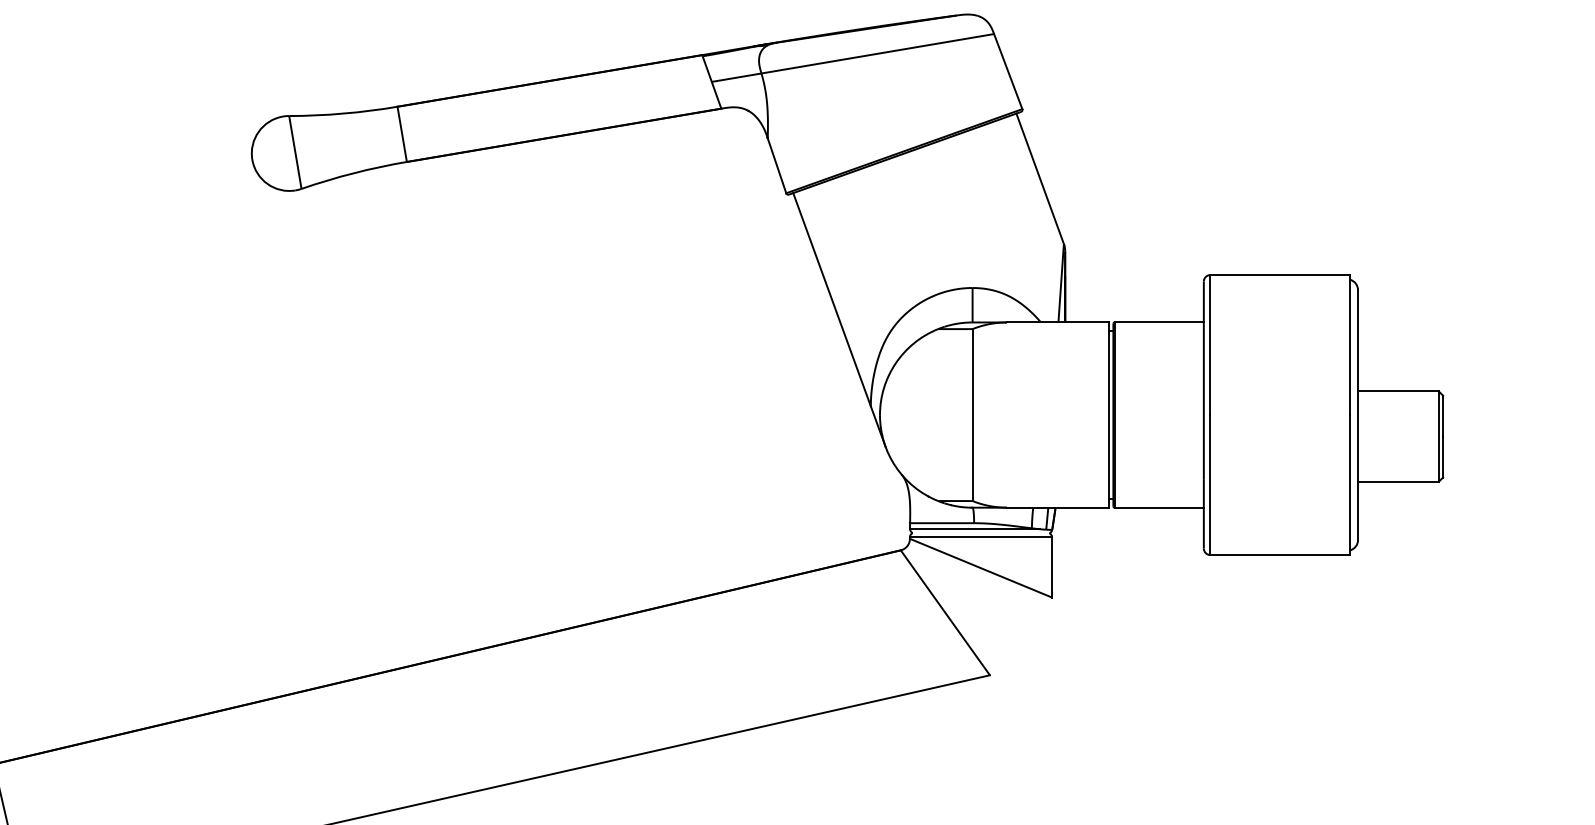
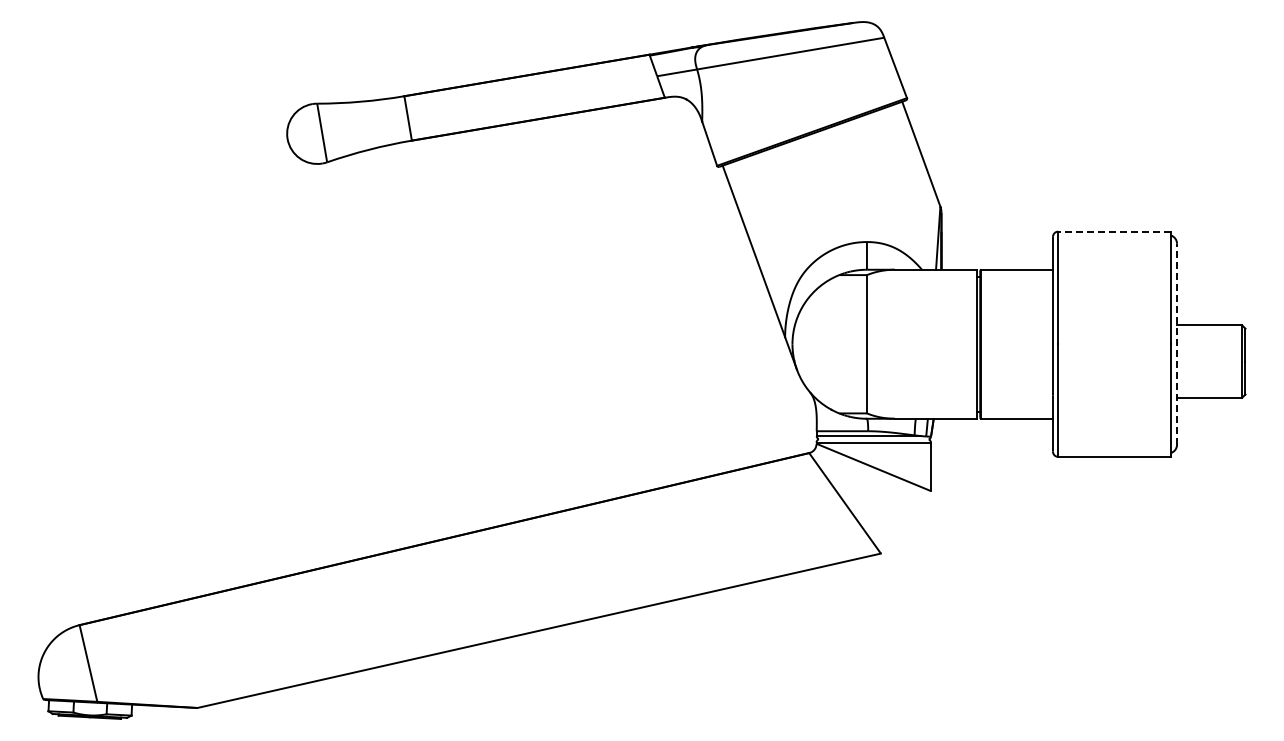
line: (1280, 274) -> (1114, 231), solid -> dashed
line: (1358, 414) -> (1177, 343), solid -> dashed

